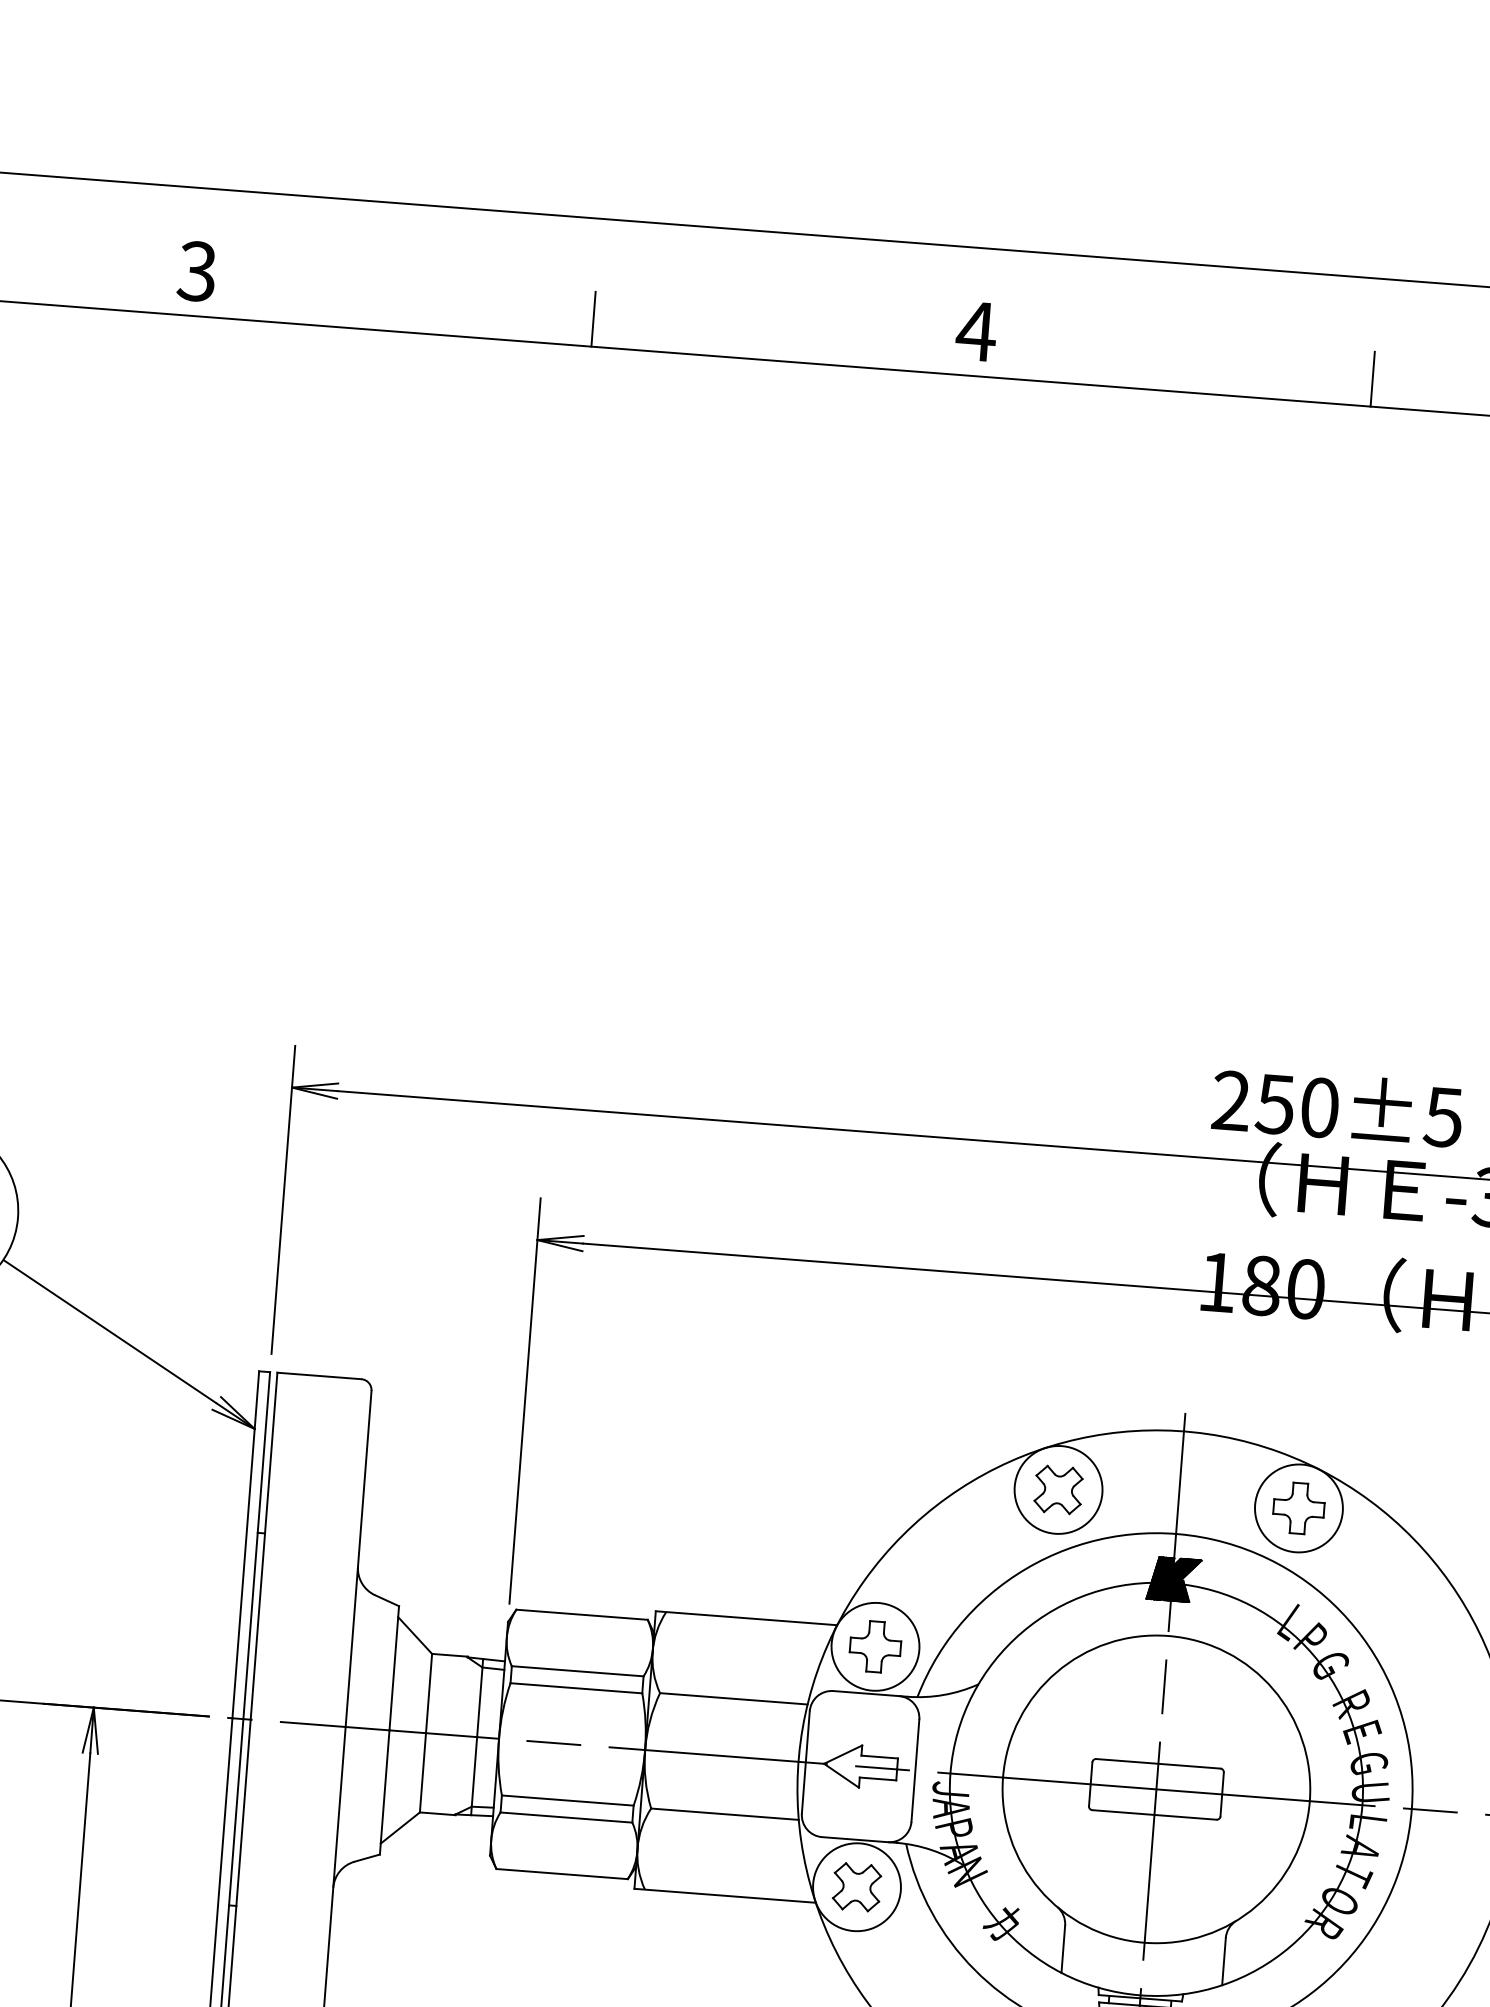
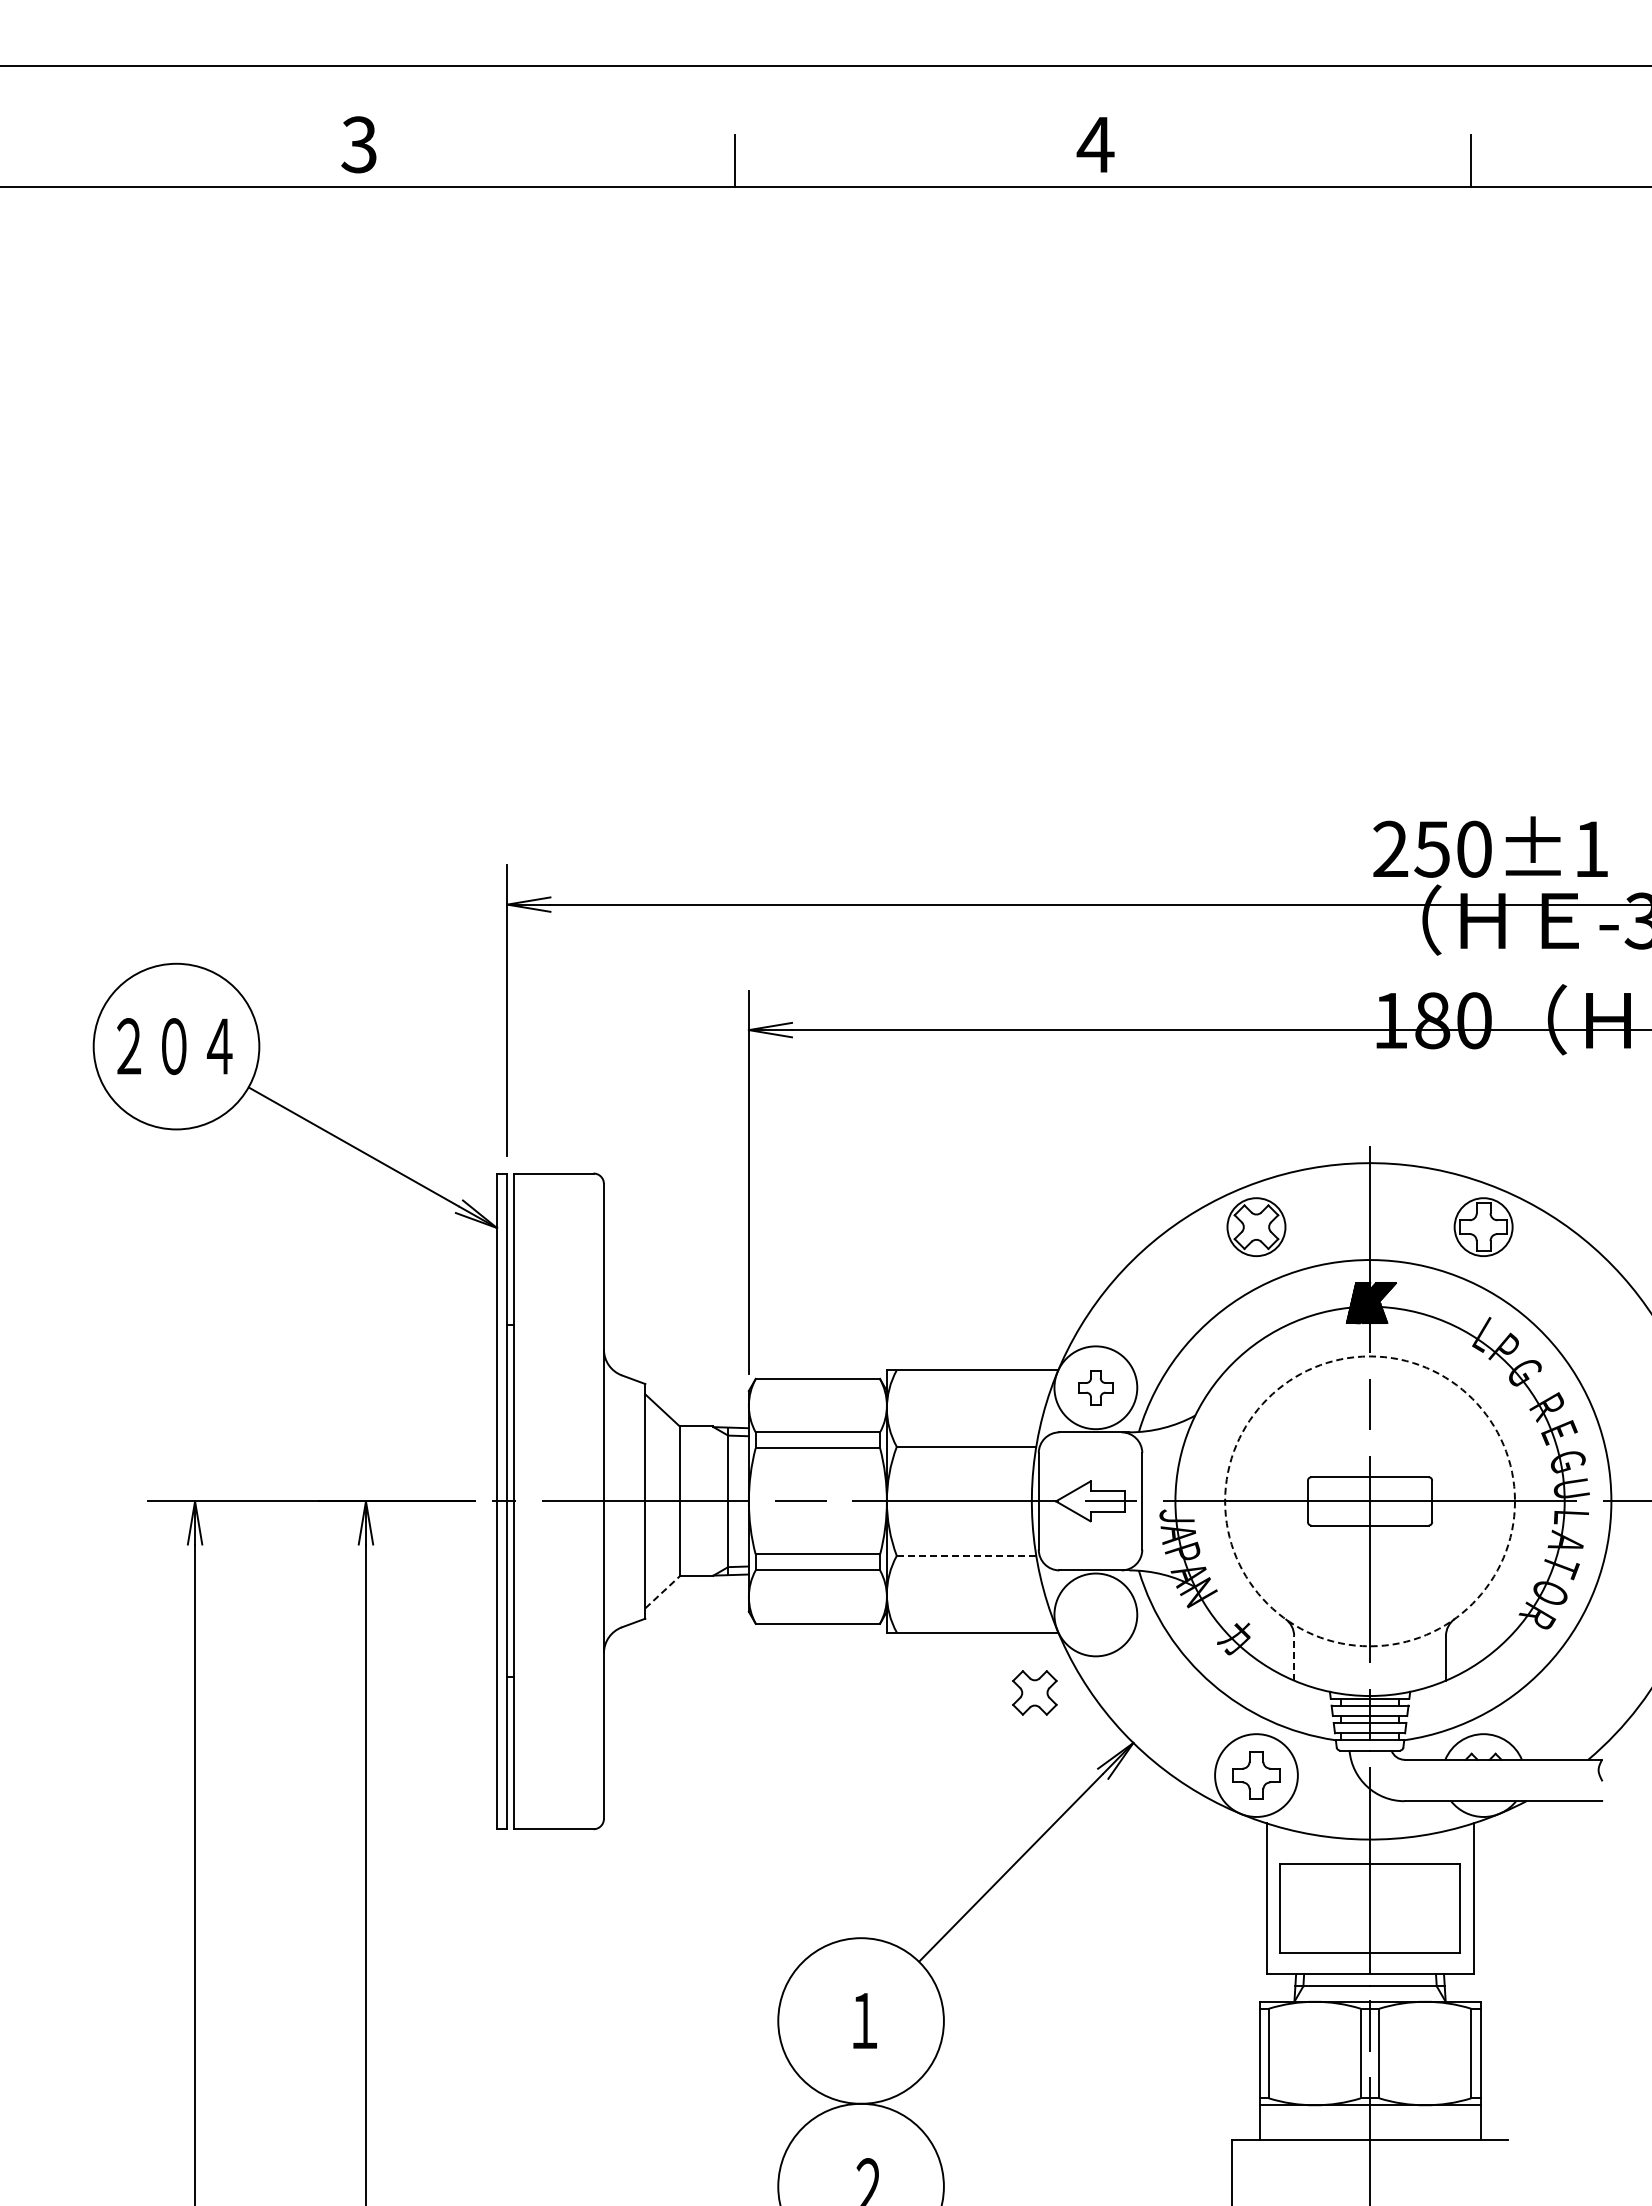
text: (1442, 1117) -> (1590, 849), 250±5 -> 250±1
circle: (1058, 1489) -> (1256, 1226), size x0.7
circle: (1298, 1507) -> (1483, 1226), size x0.7
part: (875, 1646) -> (1095, 1387), size x0.7
circle: (1156, 1789) -> (1370, 1501), solid -> dashed
line: (724, 1813) -> (966, 1555), solid -> dashed
line: (400, 1828) -> (662, 1592), solid -> dashed
part: (856, 1886) -> (1034, 1692), moved
line: (1063, 1948) -> (1294, 1657), solid -> dashed

